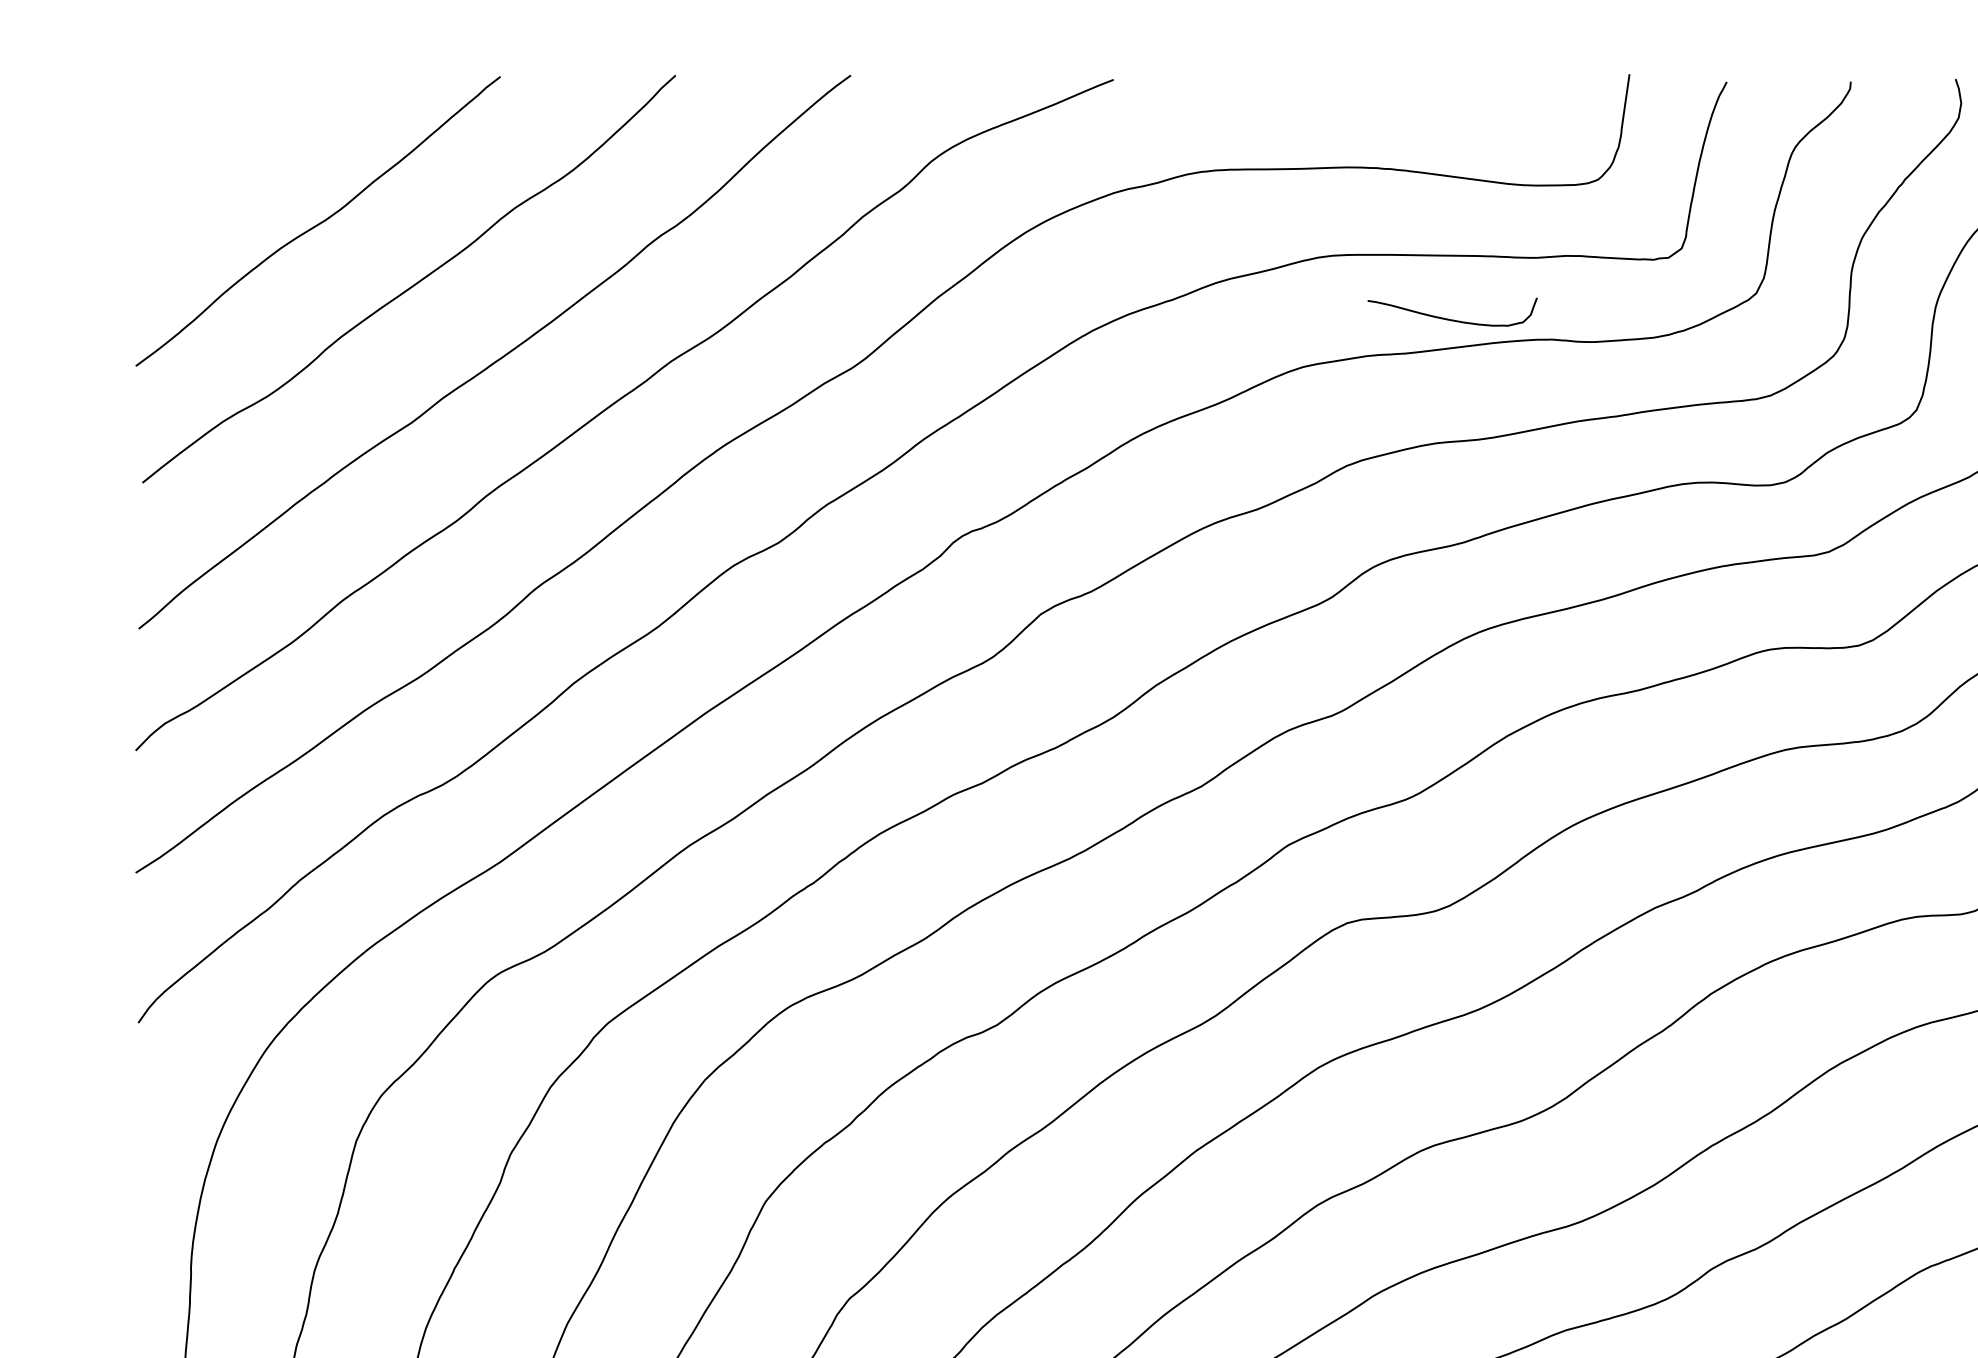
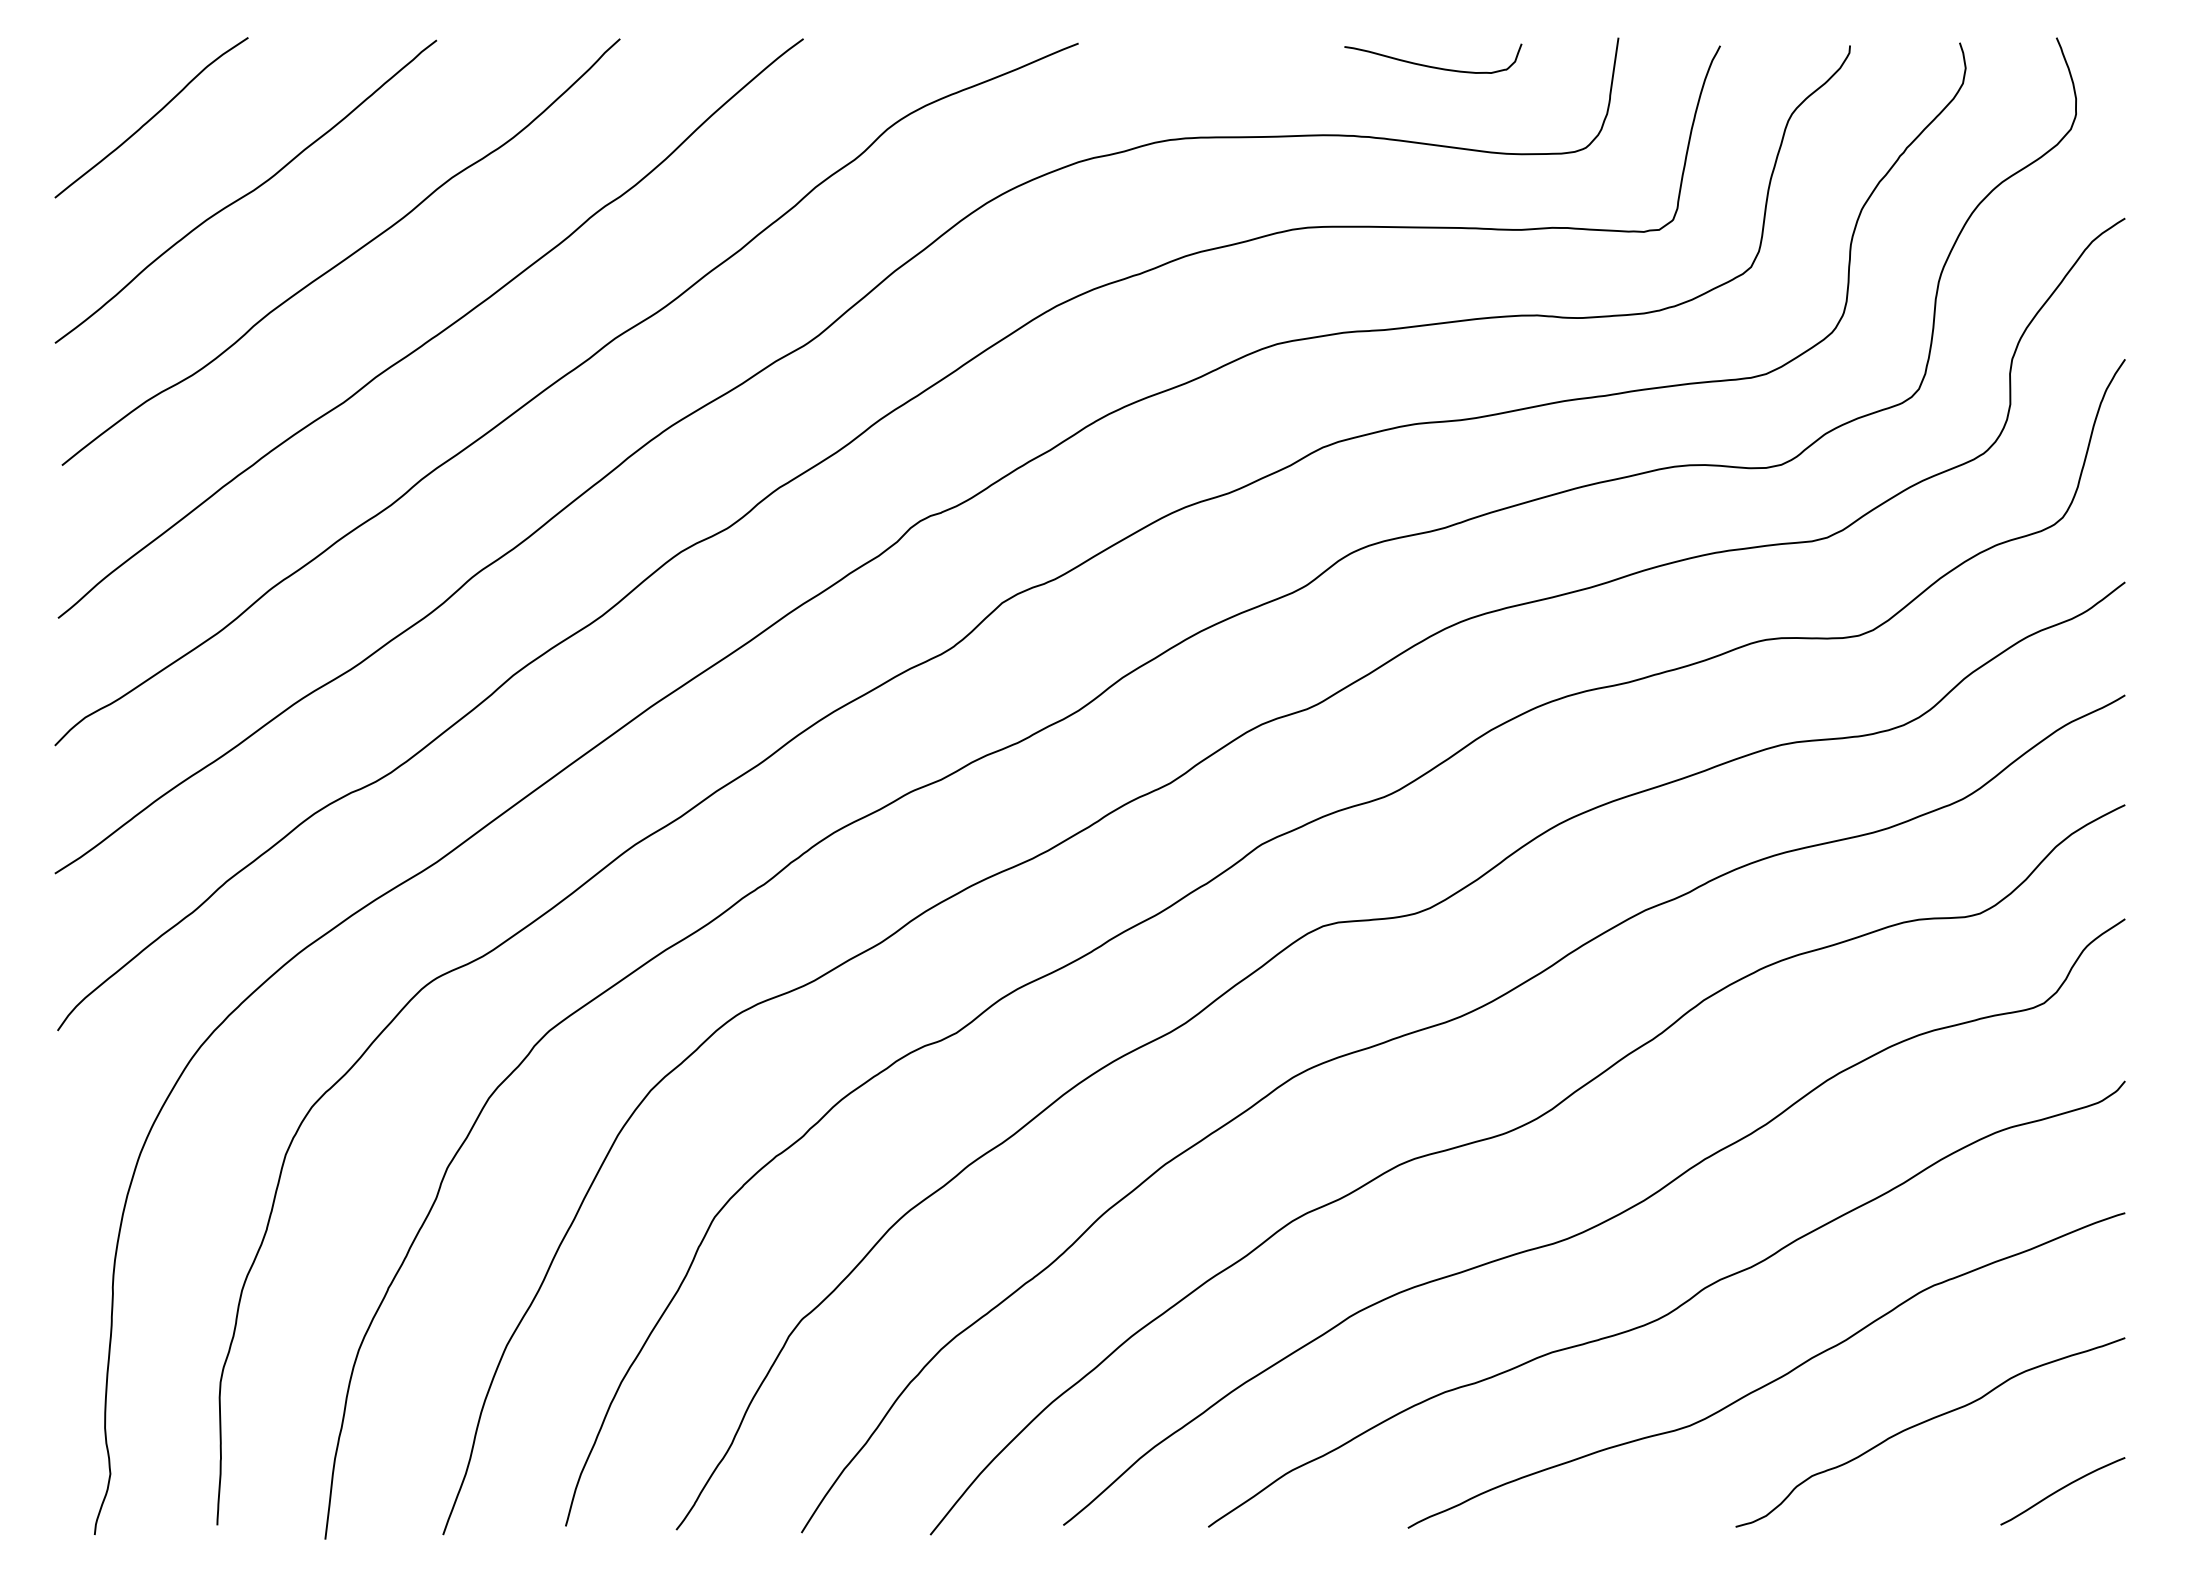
curve: (227, 150) -> (151, 117), added
curve: (1452, 319) -> (1433, 66), moved

